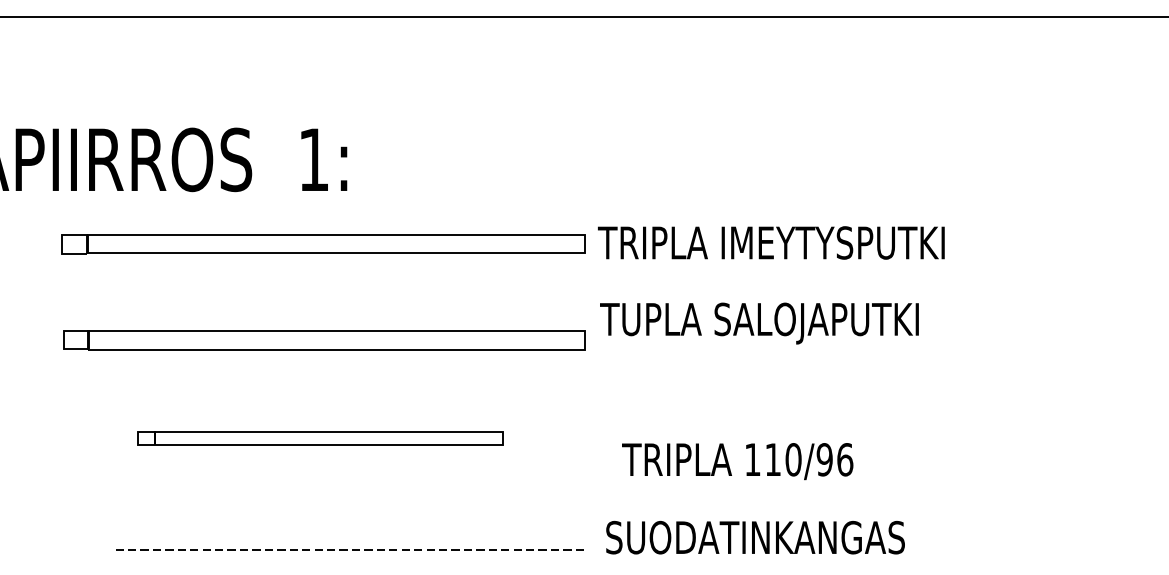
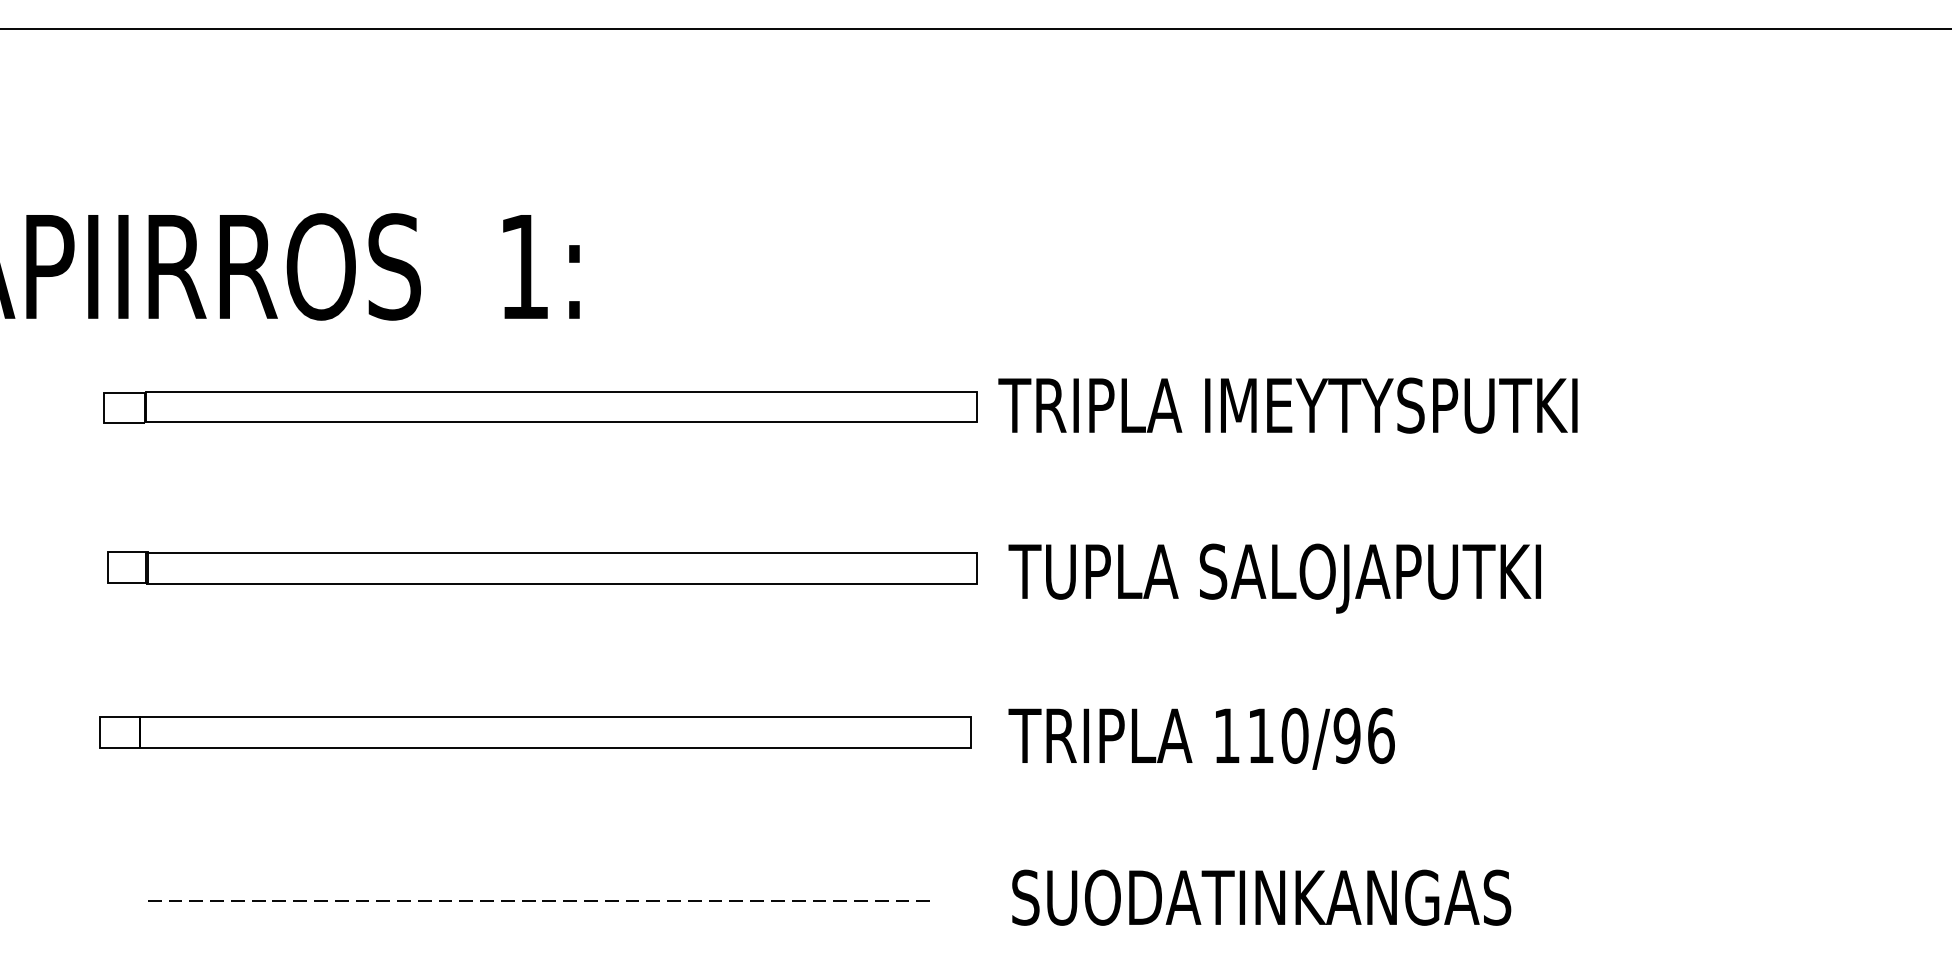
text: (759, 323) -> (1274, 578), moved
part: (320, 438) -> (535, 732), size x1.43
text: (737, 461) -> (1201, 738), moved
line: (347, 549) -> (535, 899), moved

